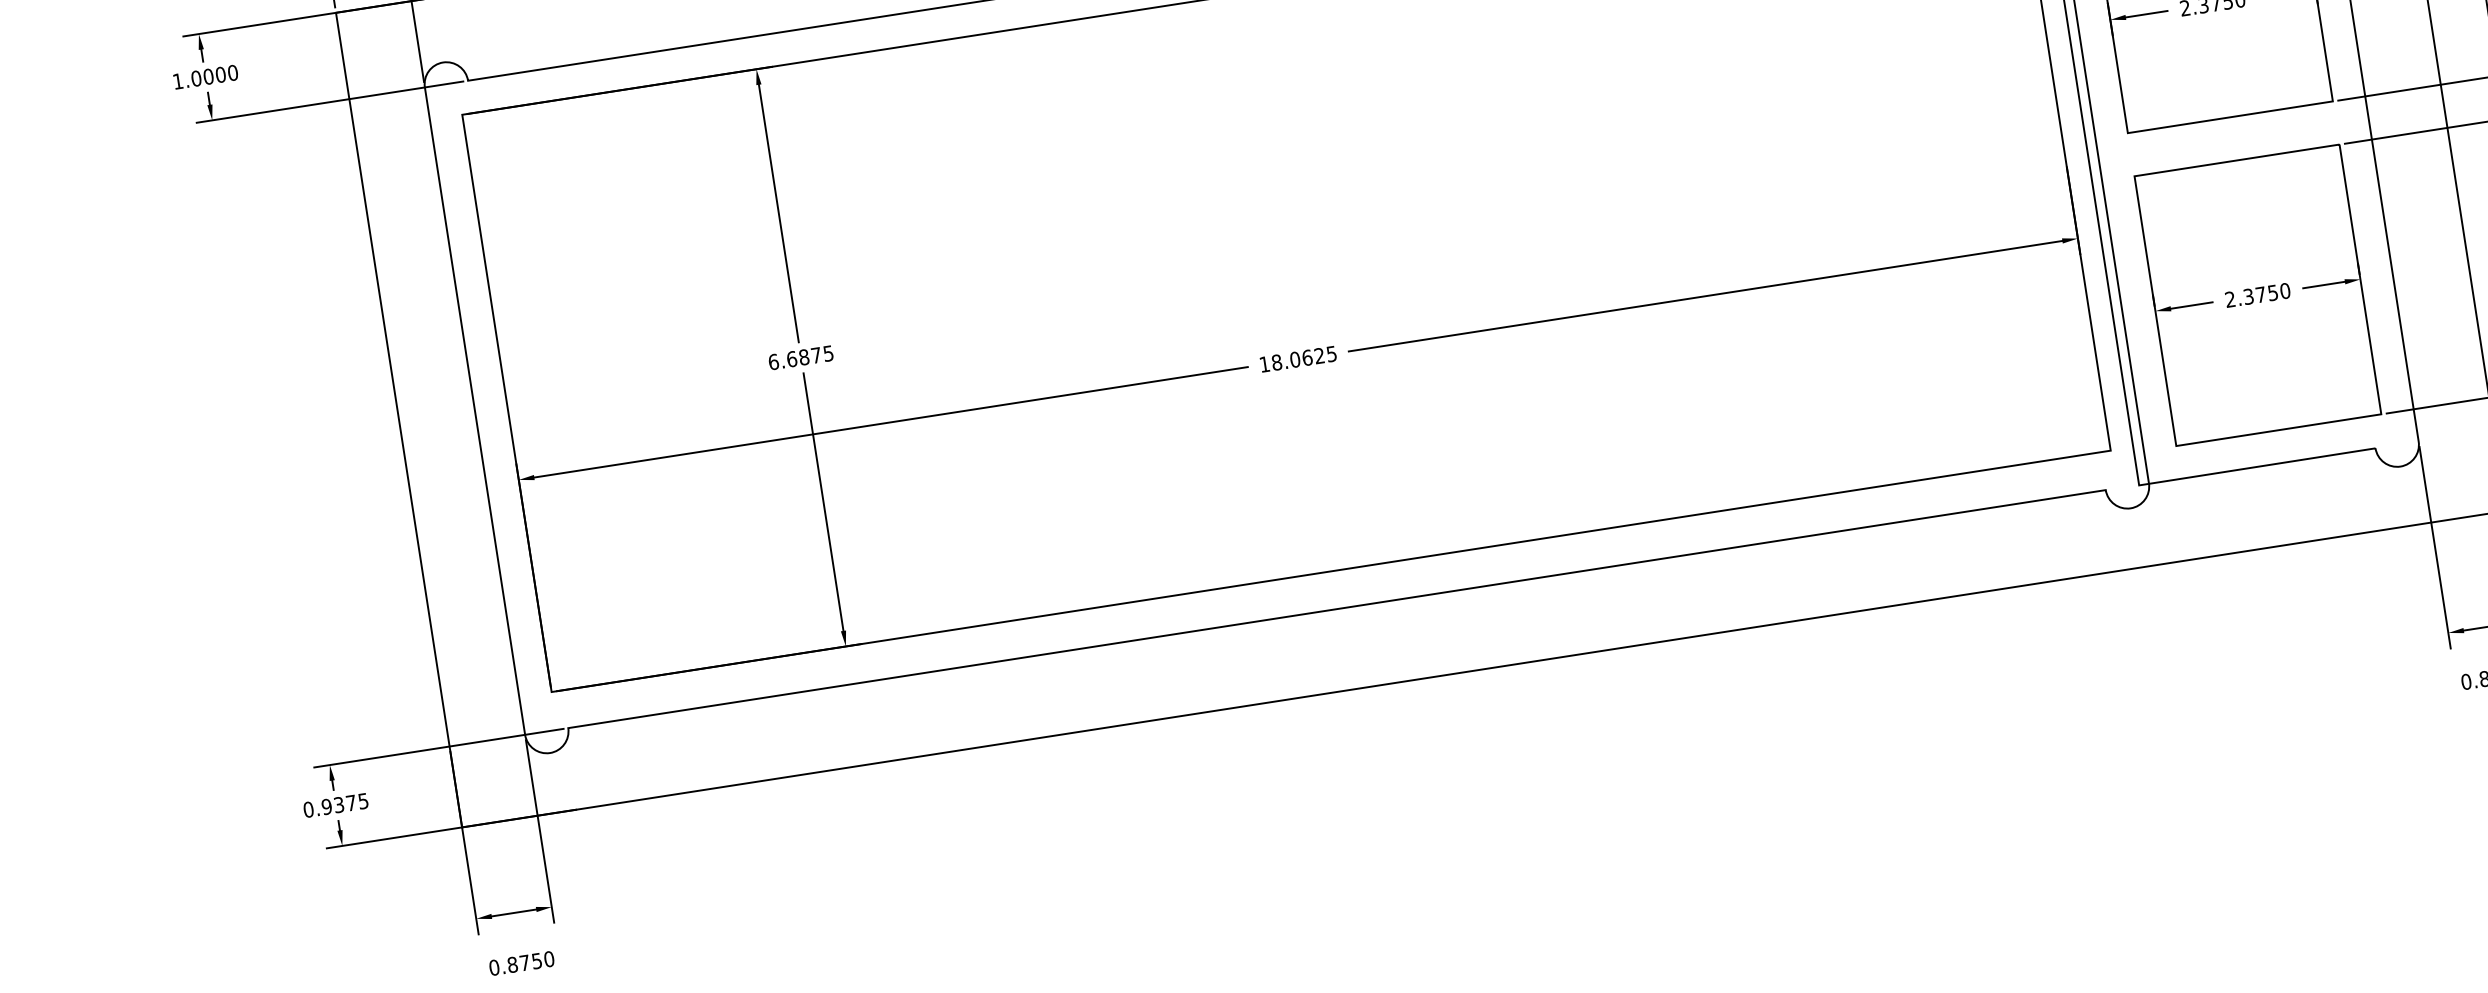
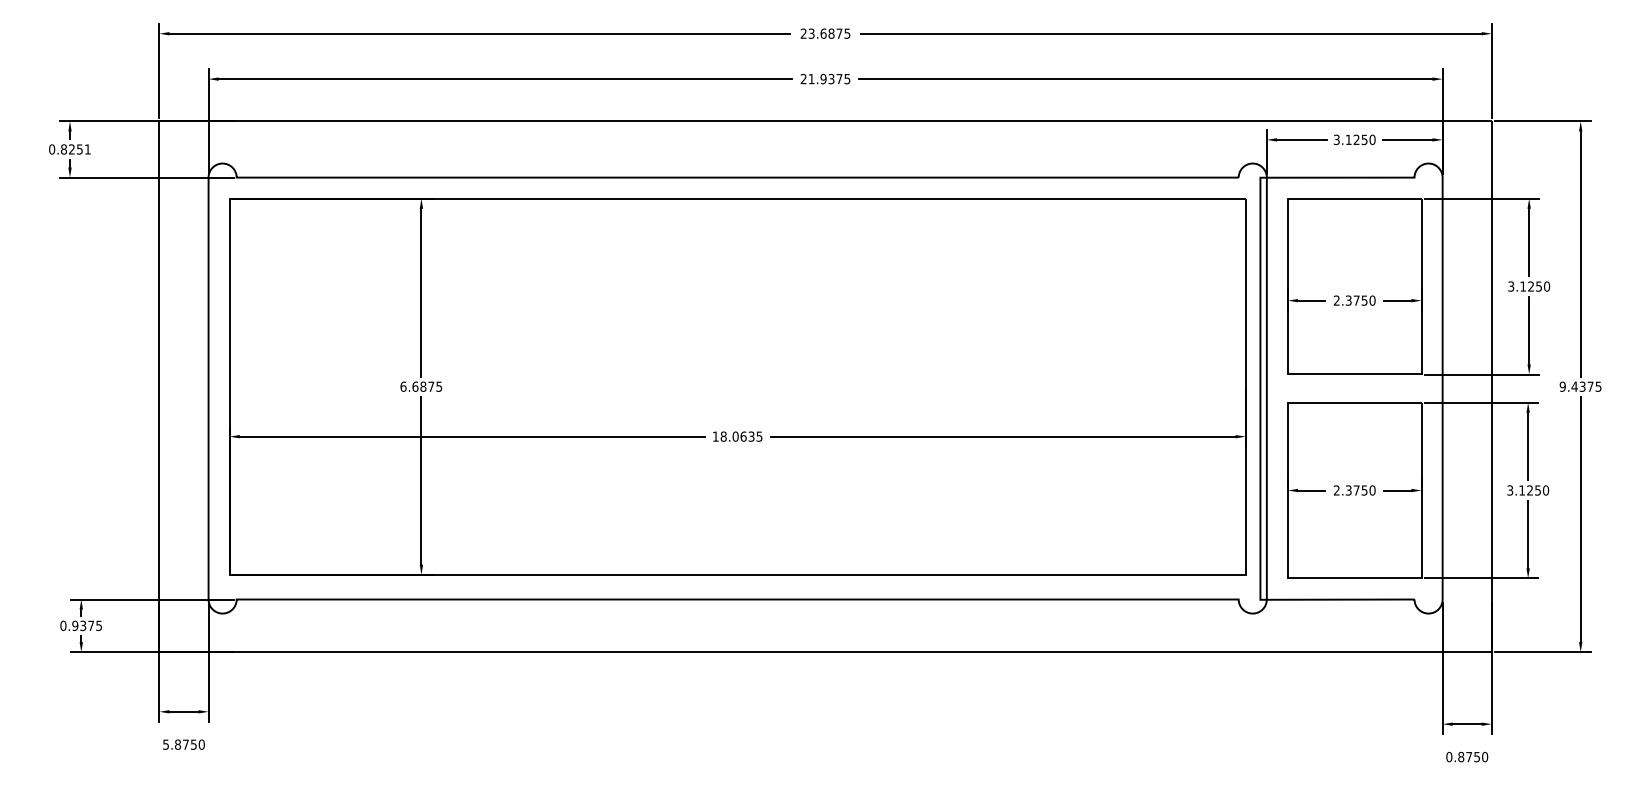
text: (204, 77) -> (69, 149), 1.0000 -> 0.8251
text: (1319, 355) -> (751, 436), 18.0625 -> 18.0635
text: (495, 967) -> (166, 744), 0.8750 -> 5.8750

